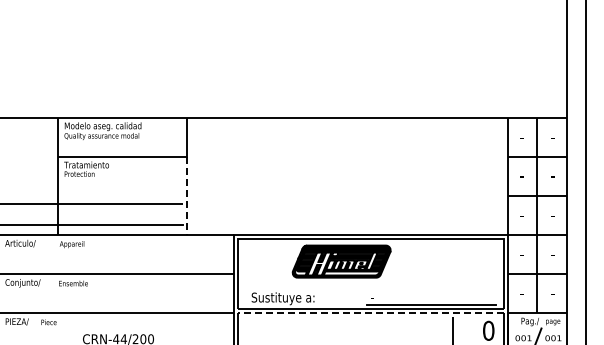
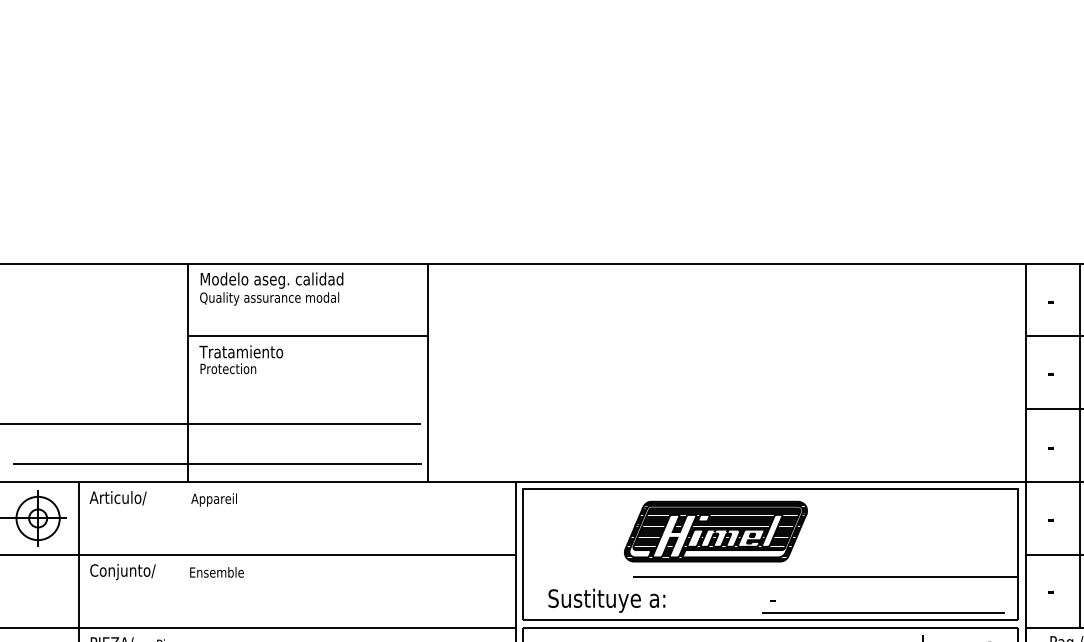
line: (187, 196) -> (429, 410), dashed -> solid
line: (400, 285) -> (825, 576), added
line: (370, 313) -> (769, 628), dashed -> solid

